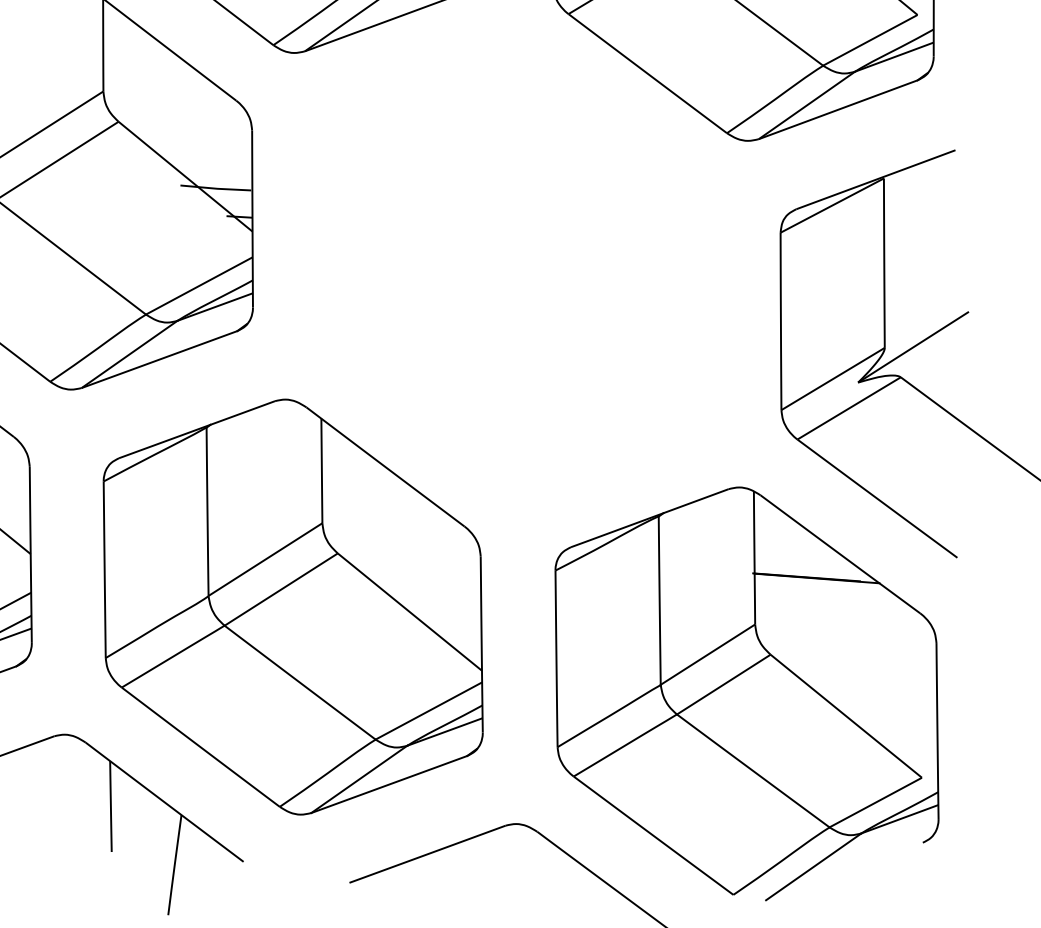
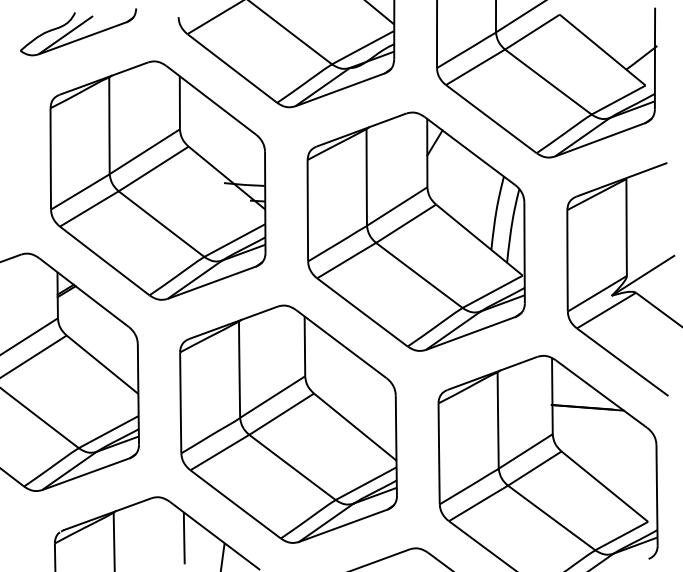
part: (515, 270) -> (415, 231), added

